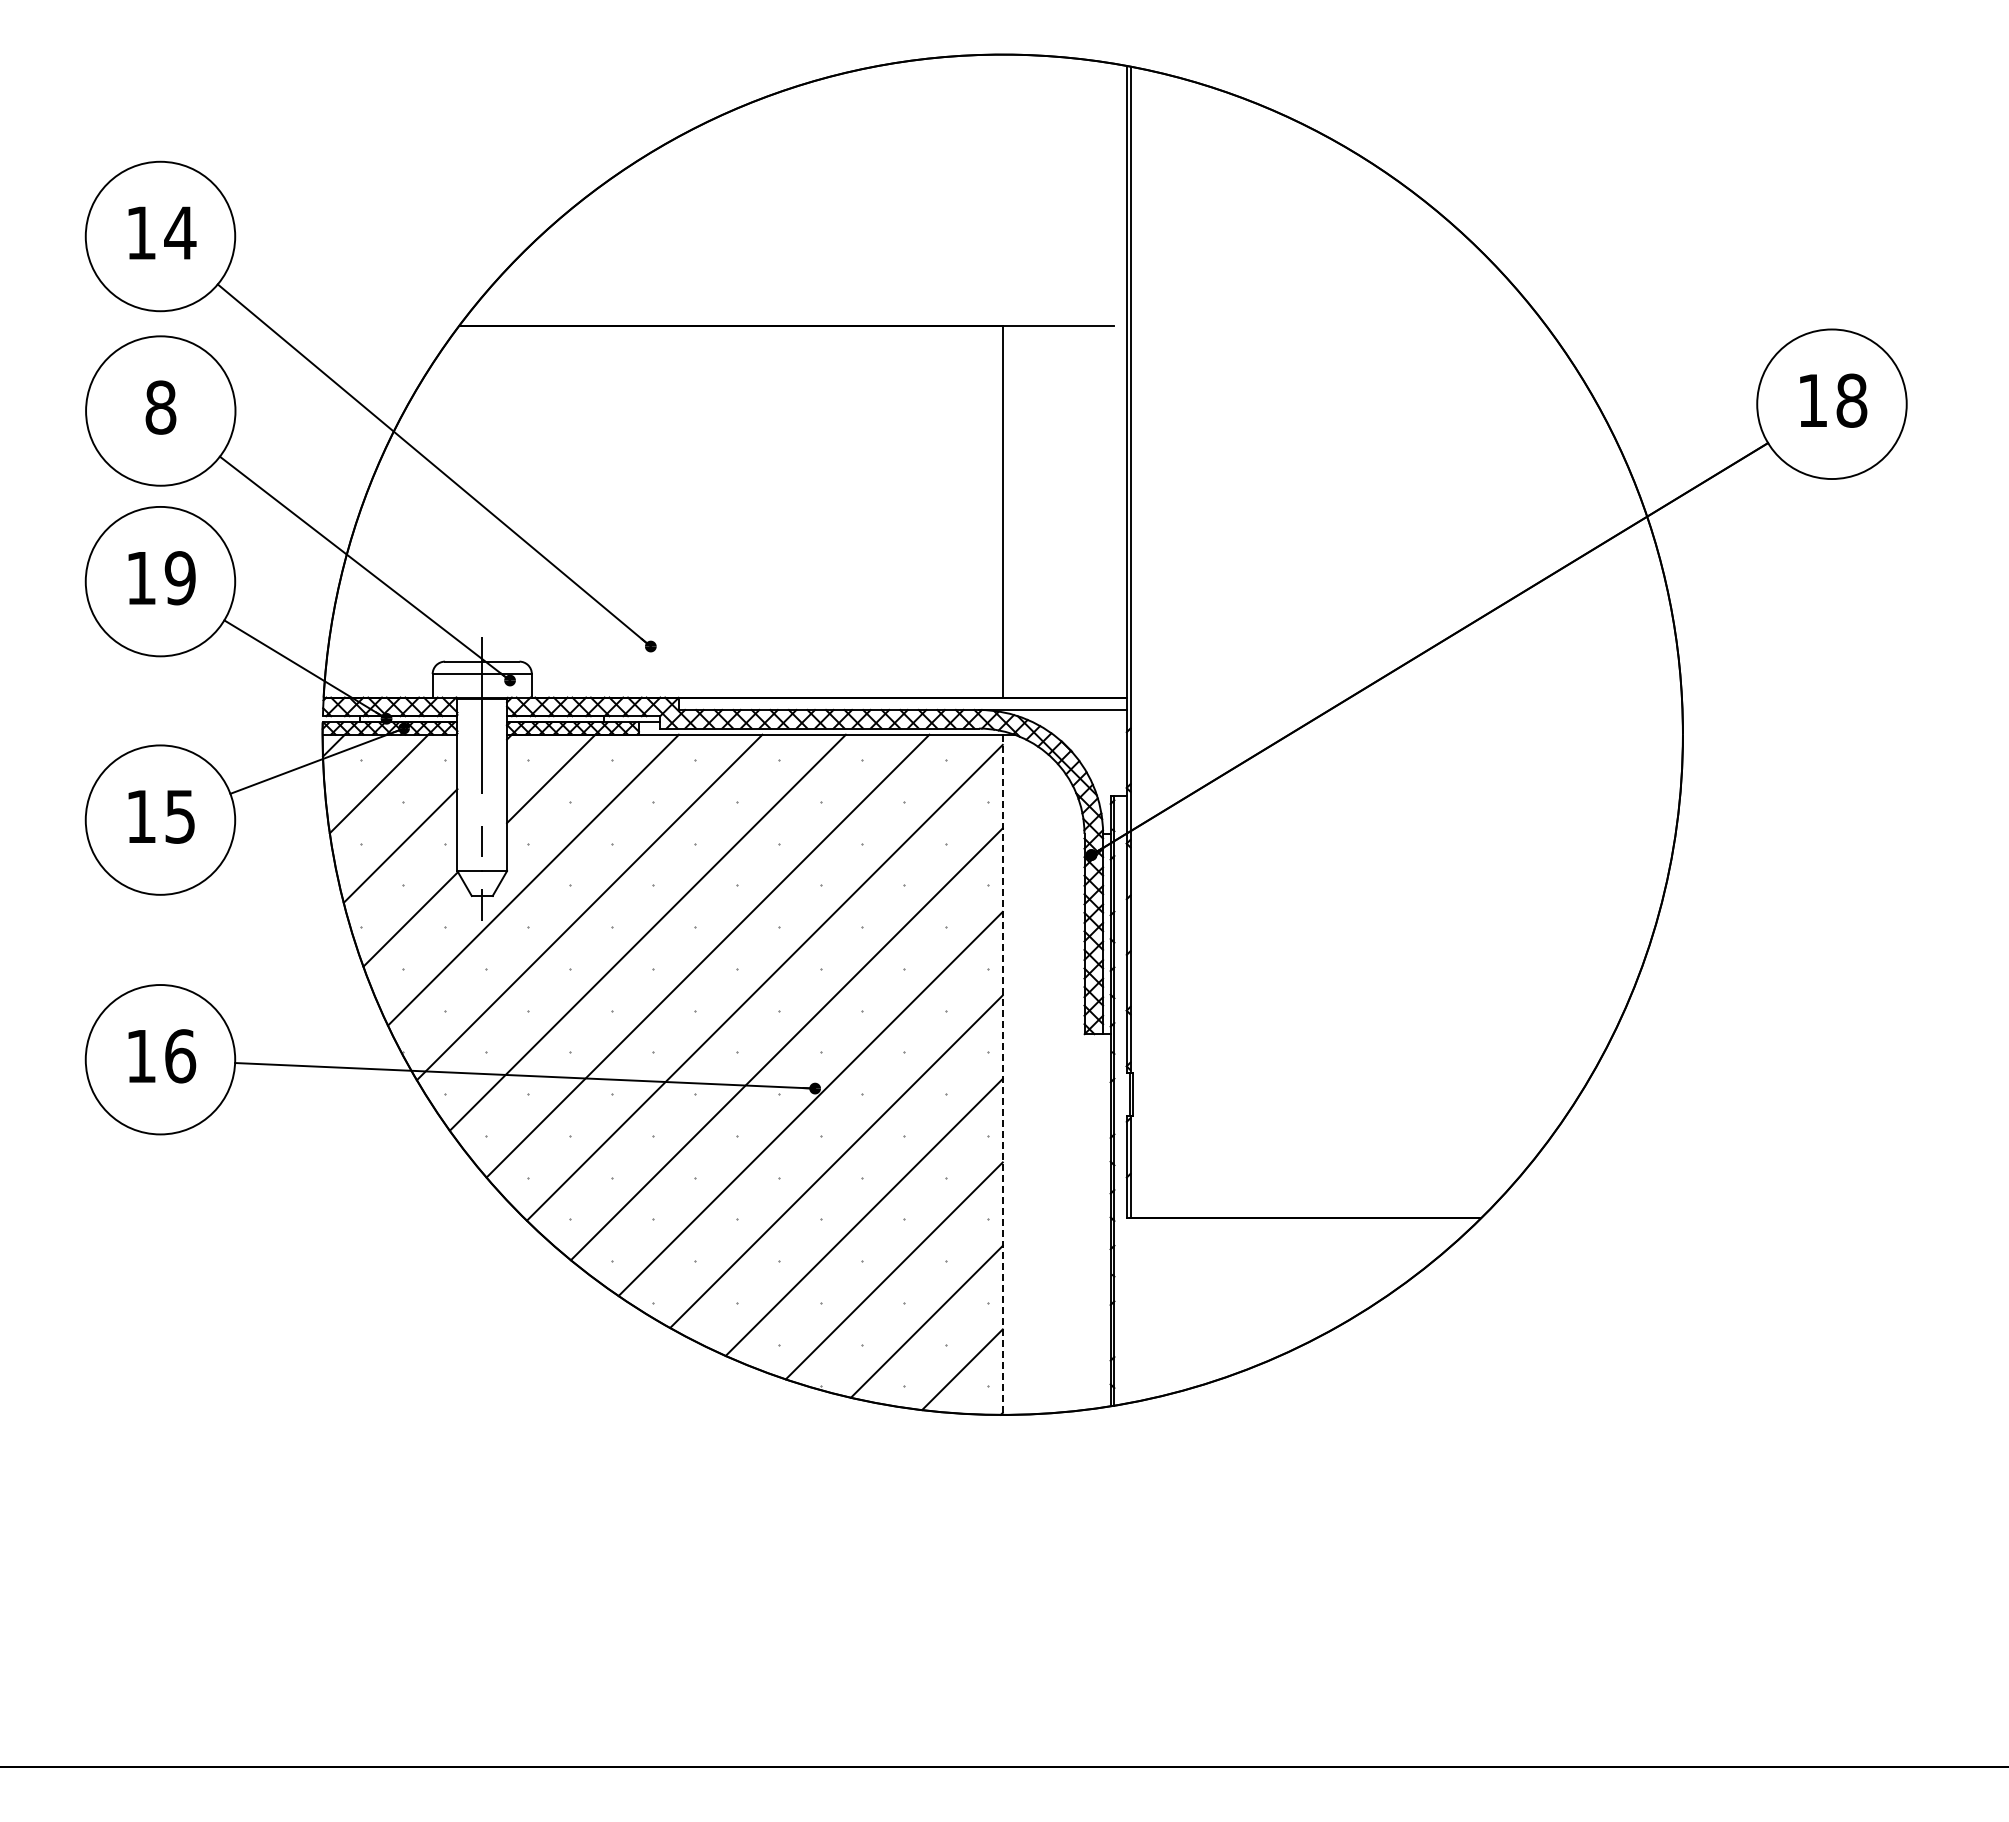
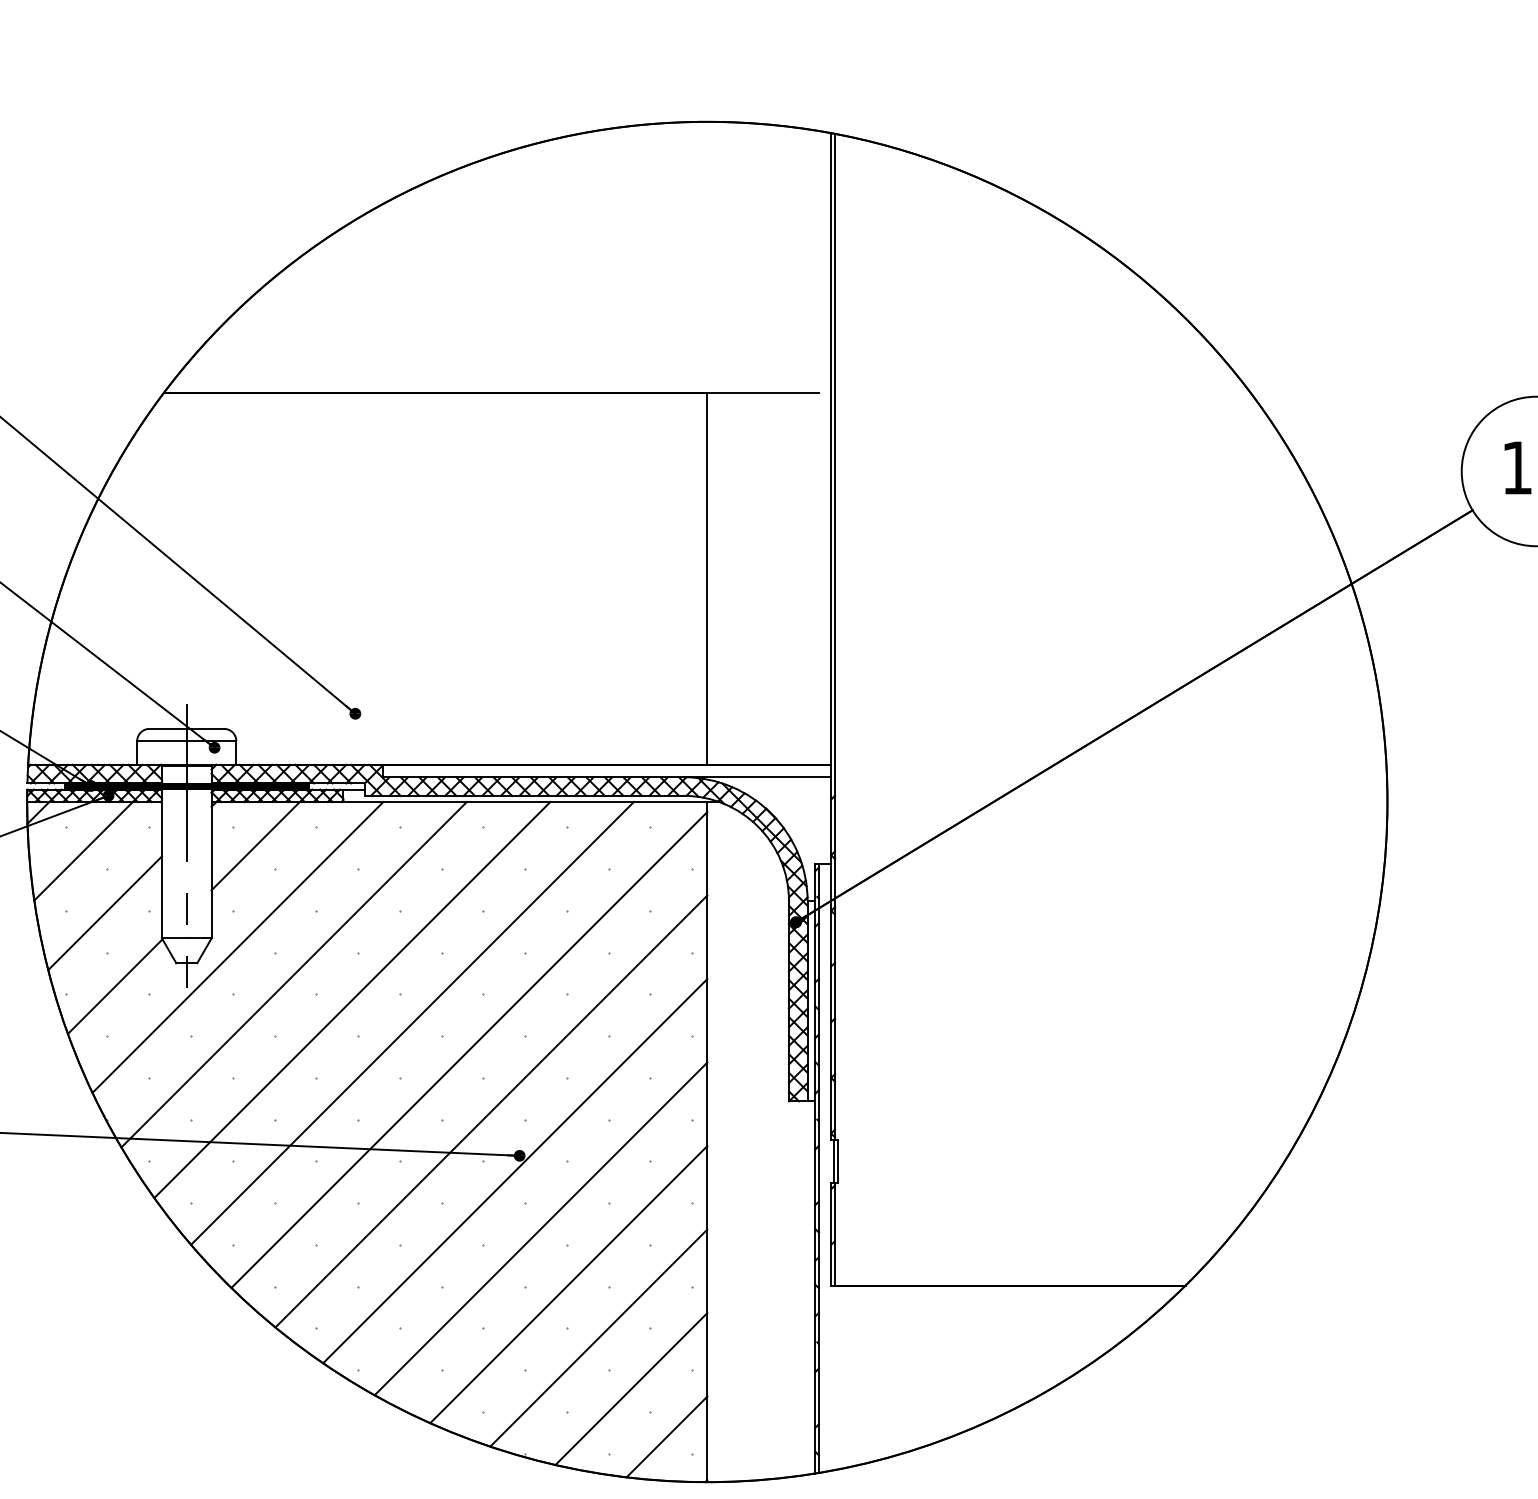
fill: (482, 719) -> (187, 786), added
line: (1002, 1075) -> (707, 1142), dashed -> solid

